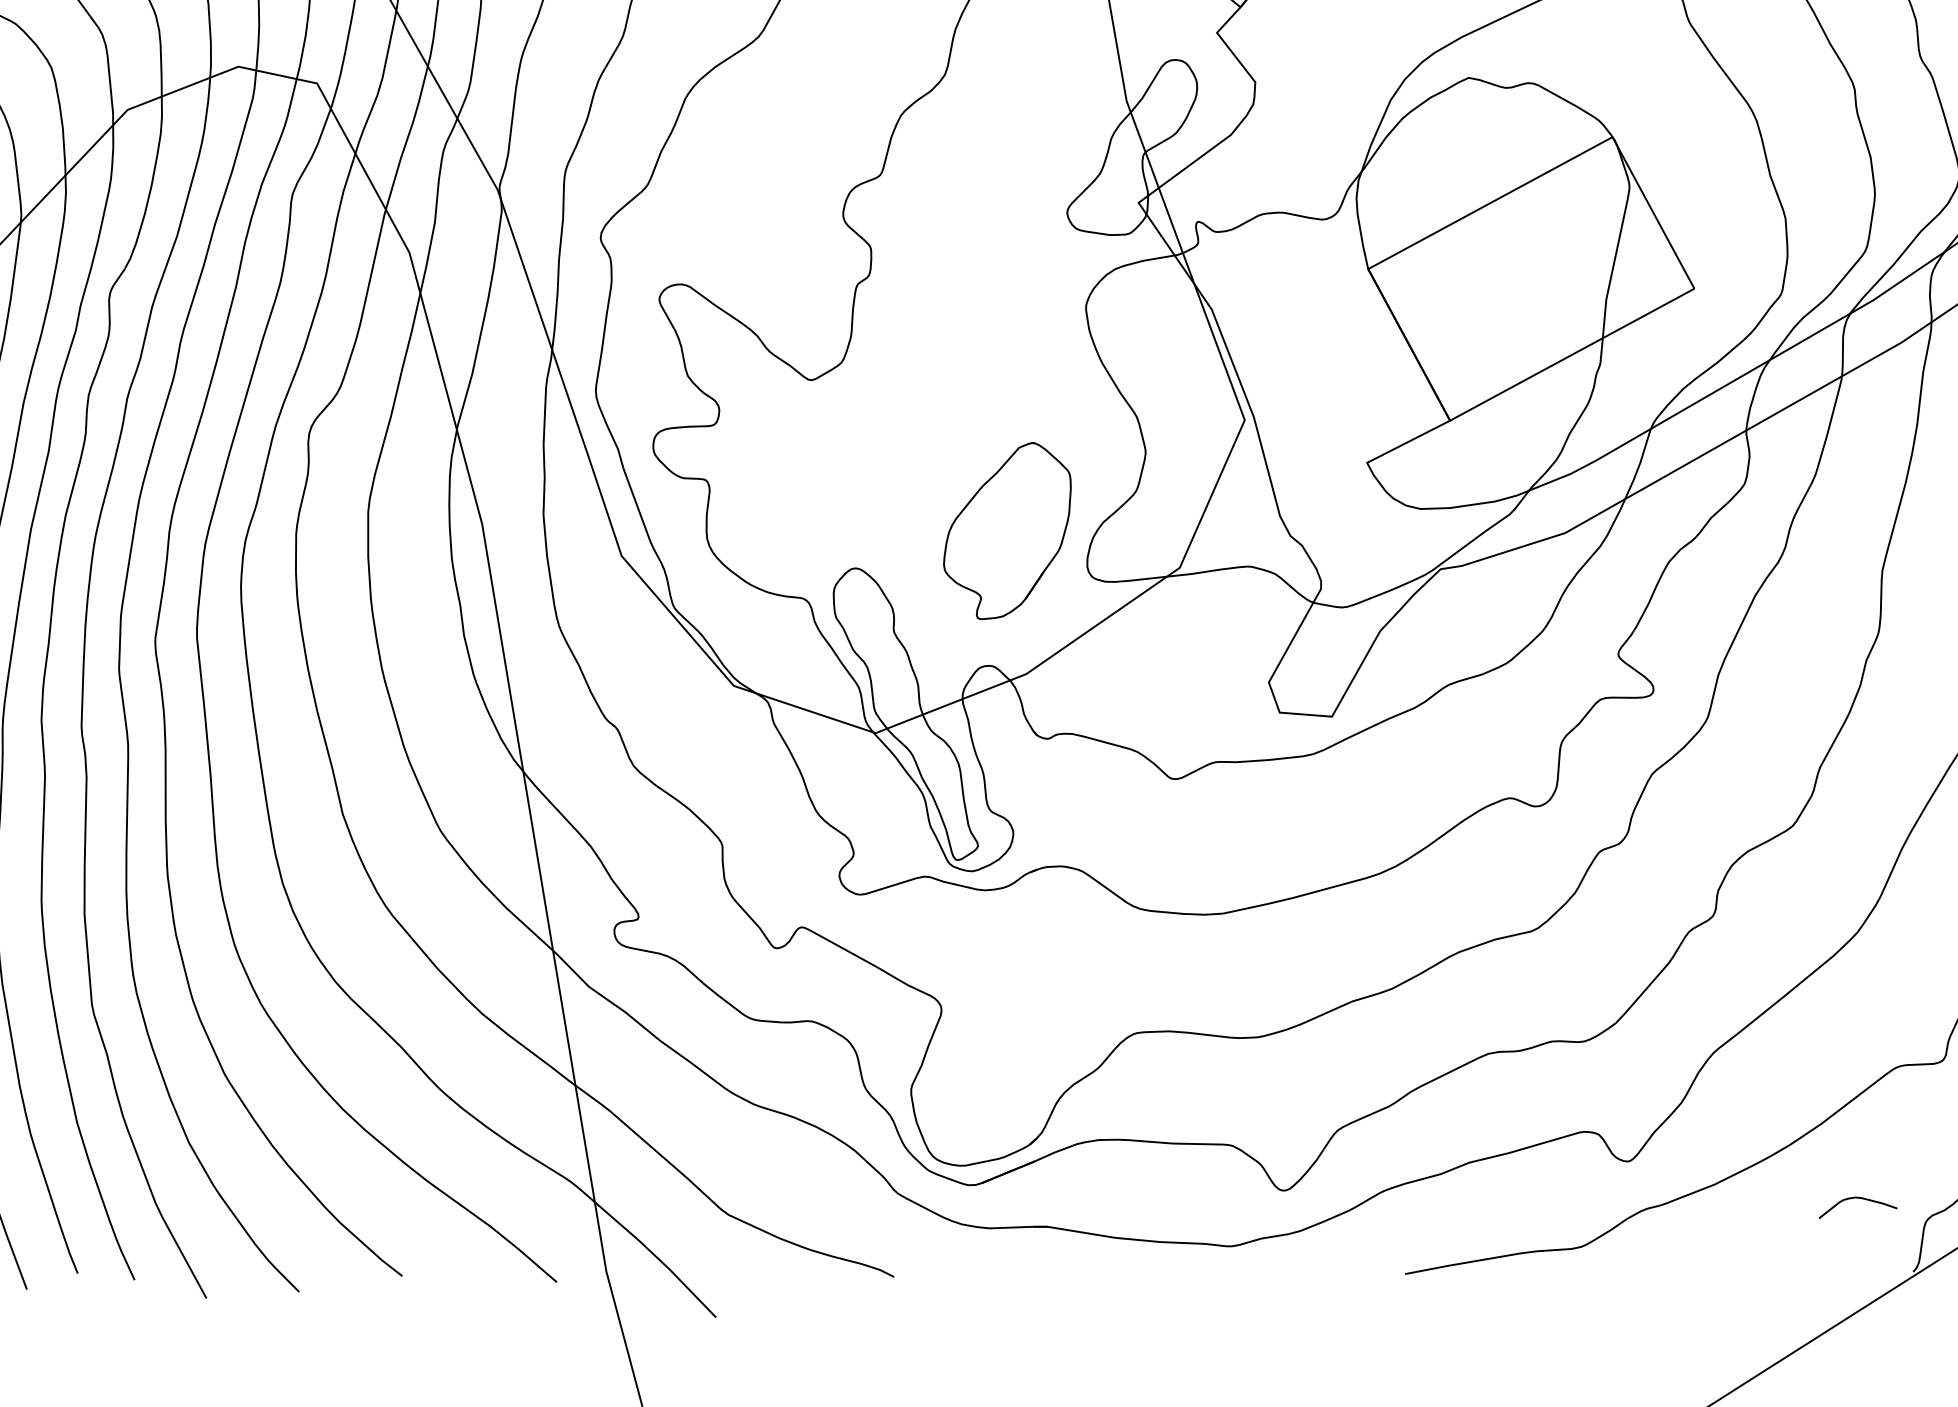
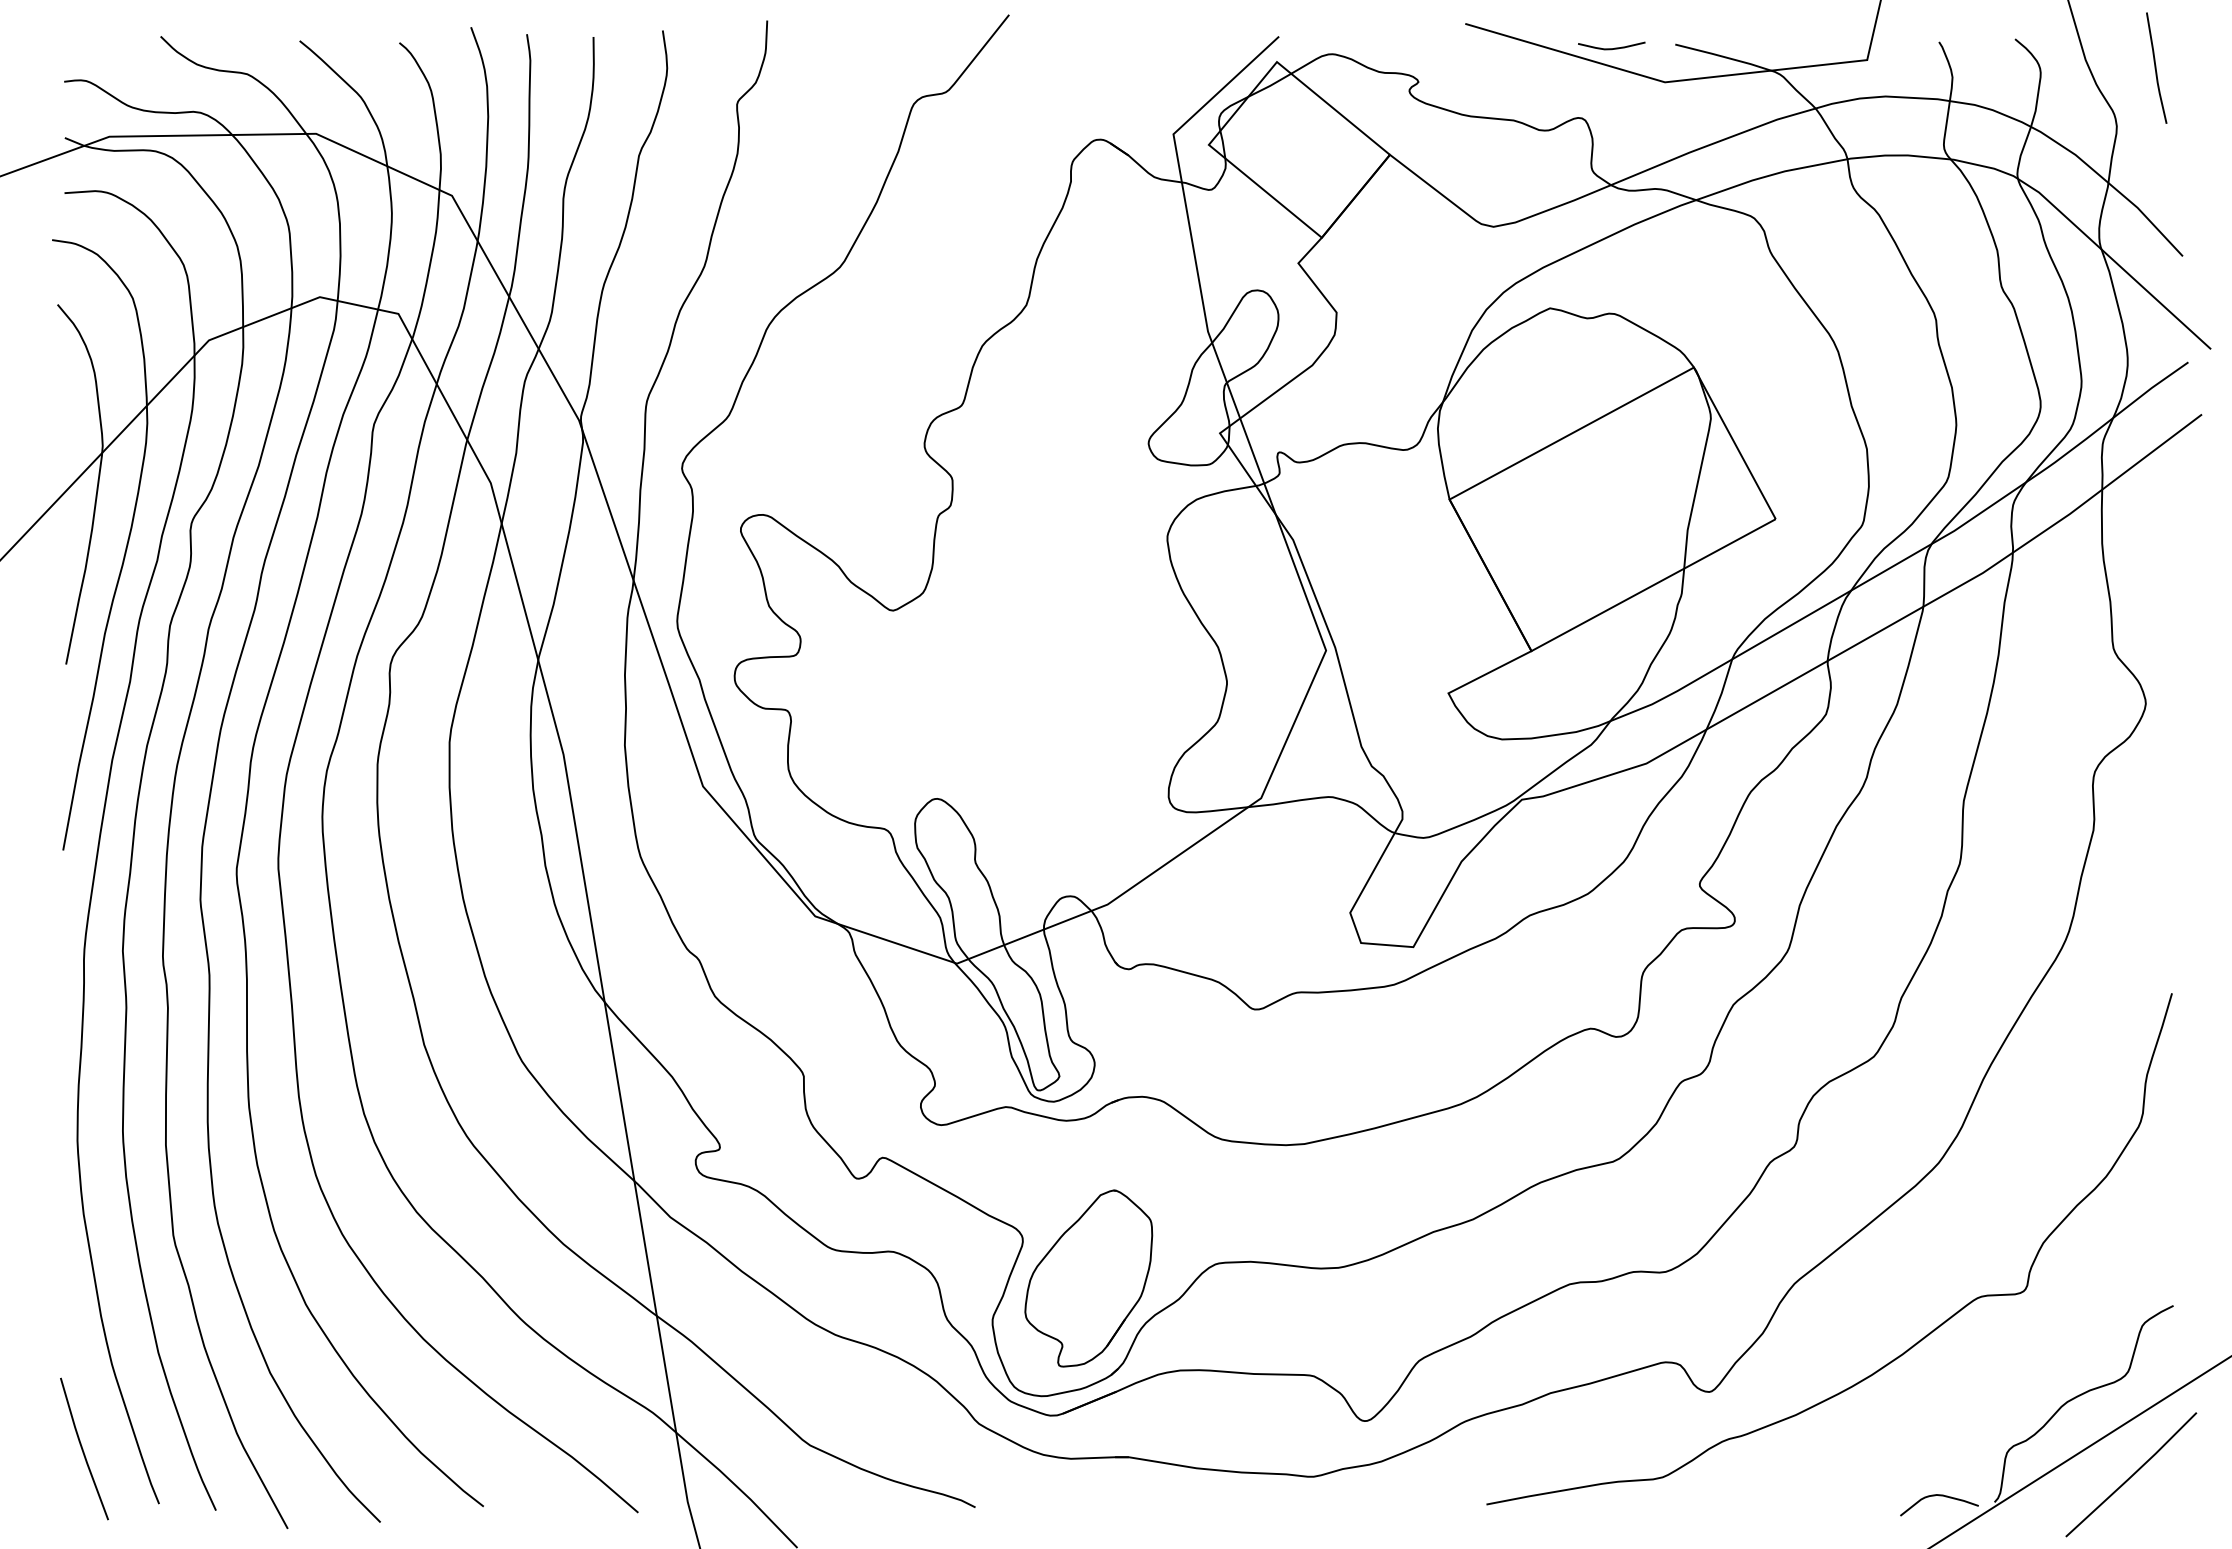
part: (1007, 531) -> (1088, 1278), moved
curve: (1858, 1199) -> (1939, 1496), moved

